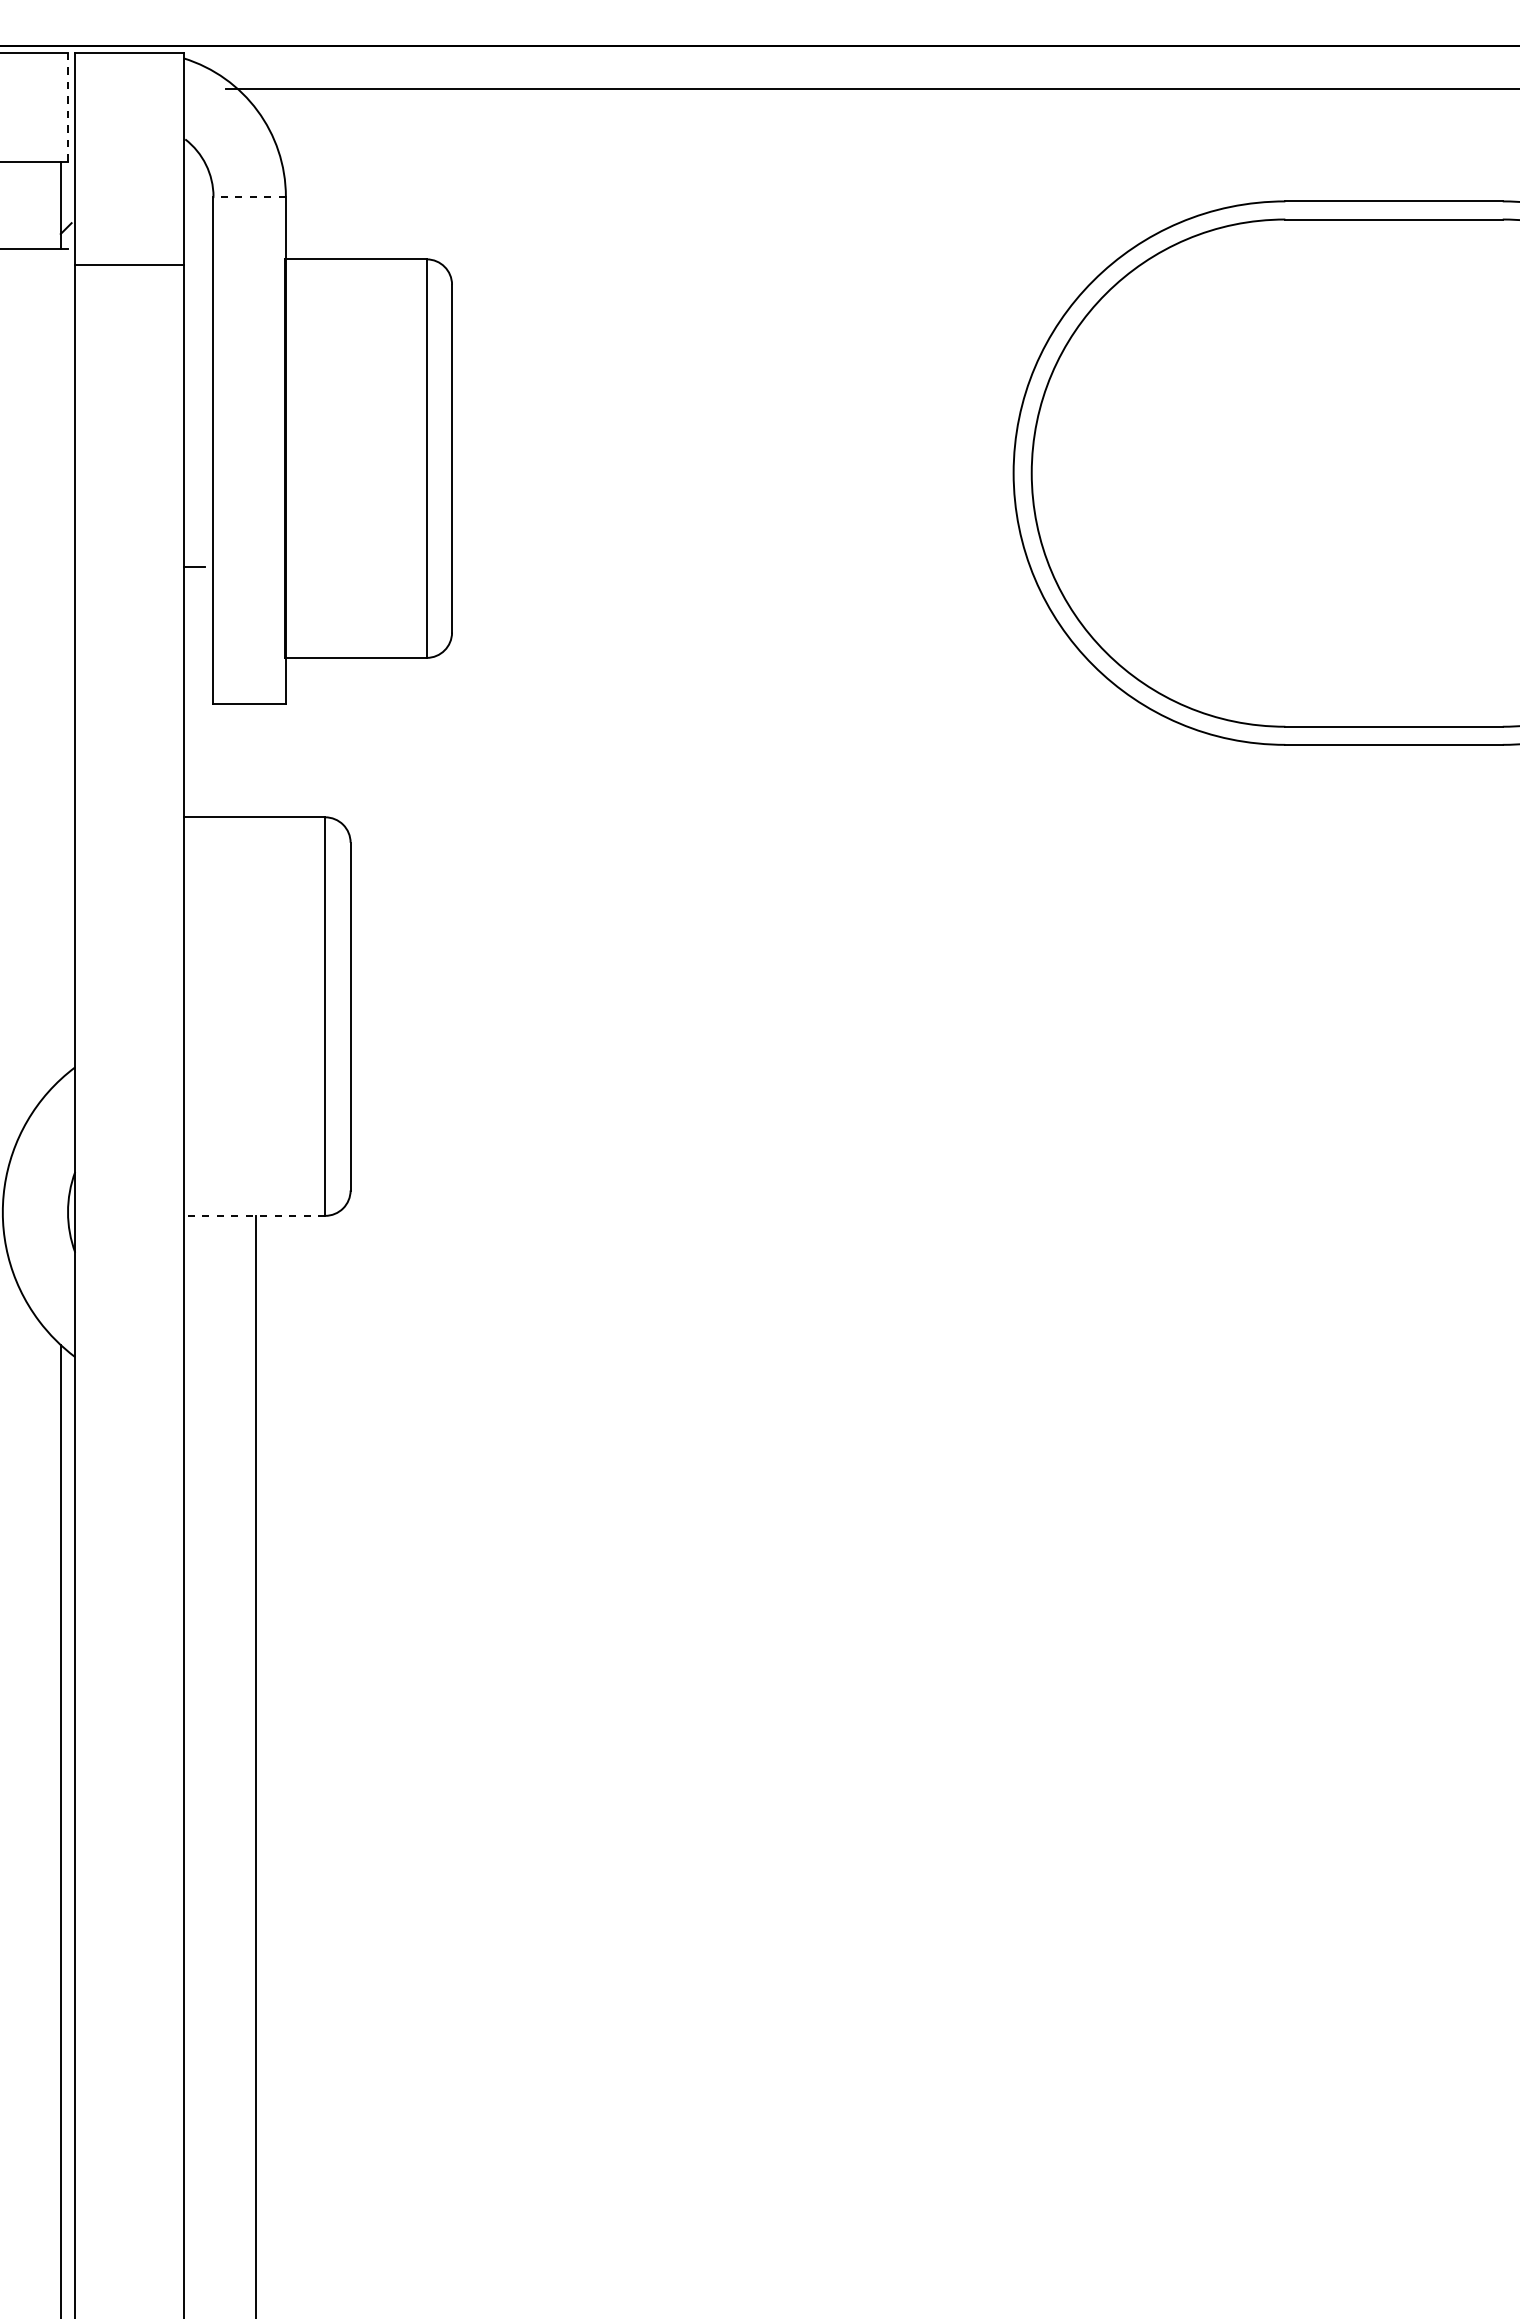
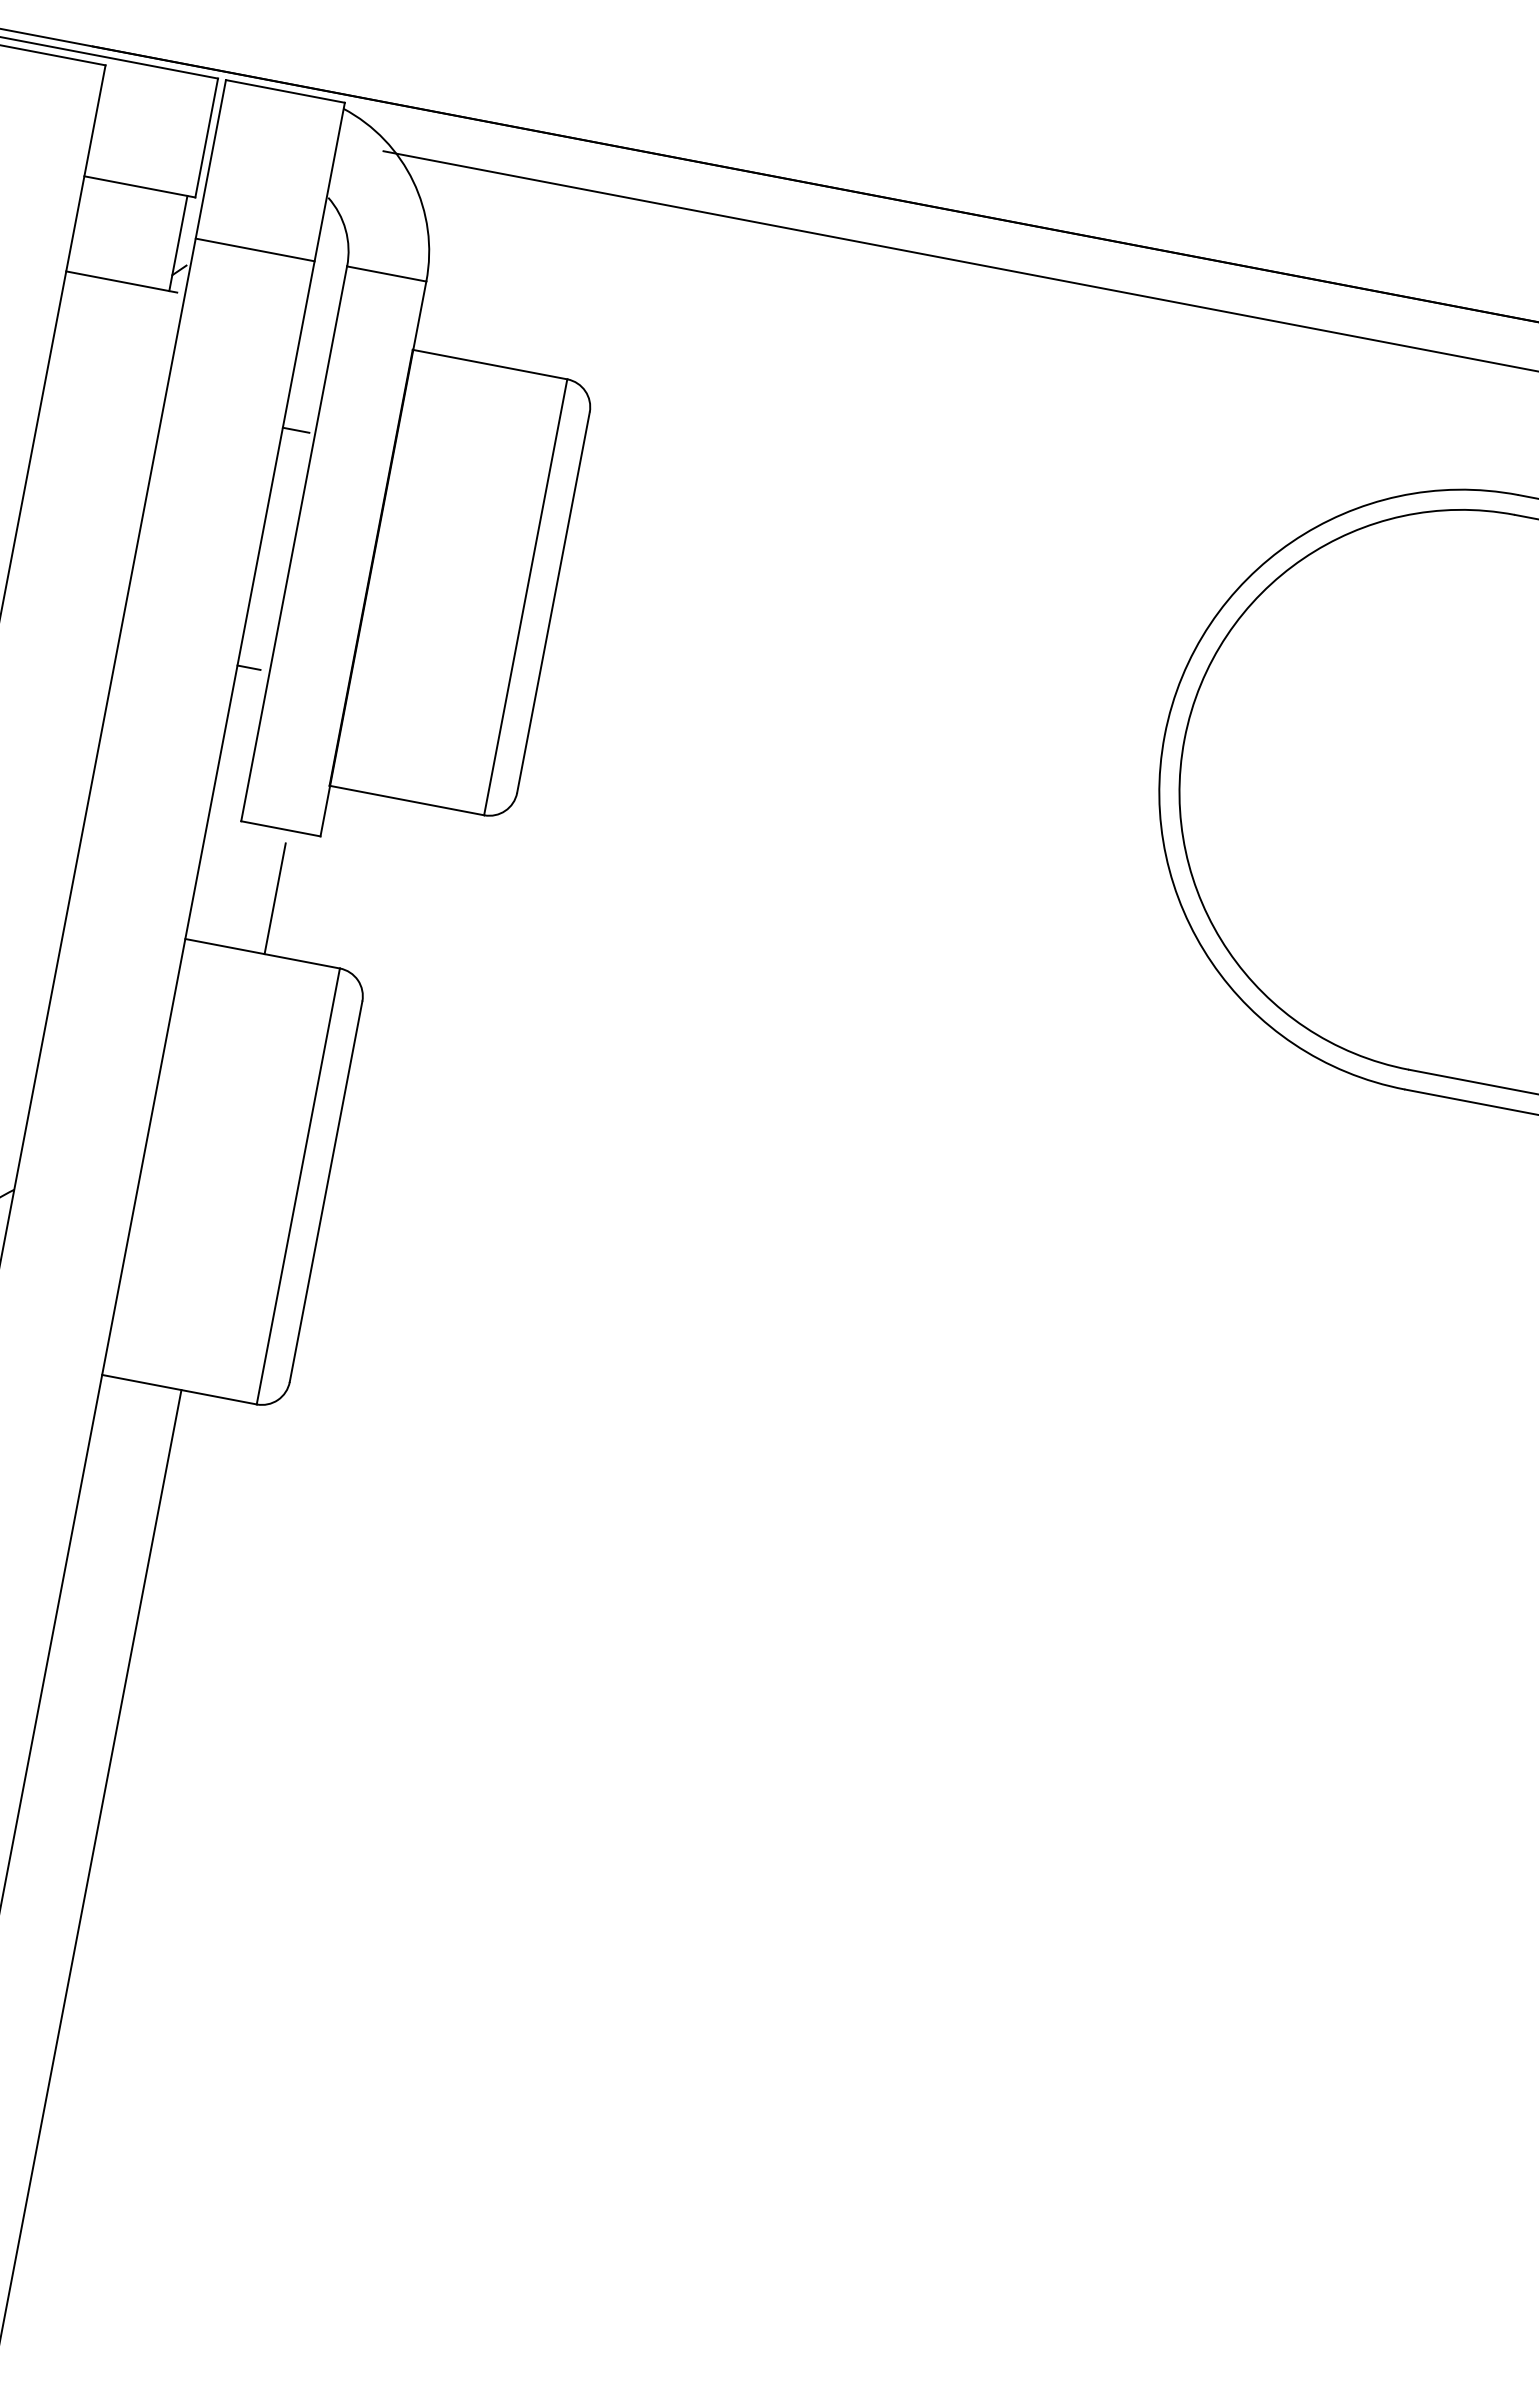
line: (68, 107) -> (207, 138), dashed -> solid
line: (249, 196) -> (386, 273), dashed -> solid
line: (129, 264) -> (255, 249), moved
line: (195, 349) -> (295, 429), added
line: (256, 766) -> (275, 898), added
line: (254, 1215) -> (179, 1389), dashed -> solid

